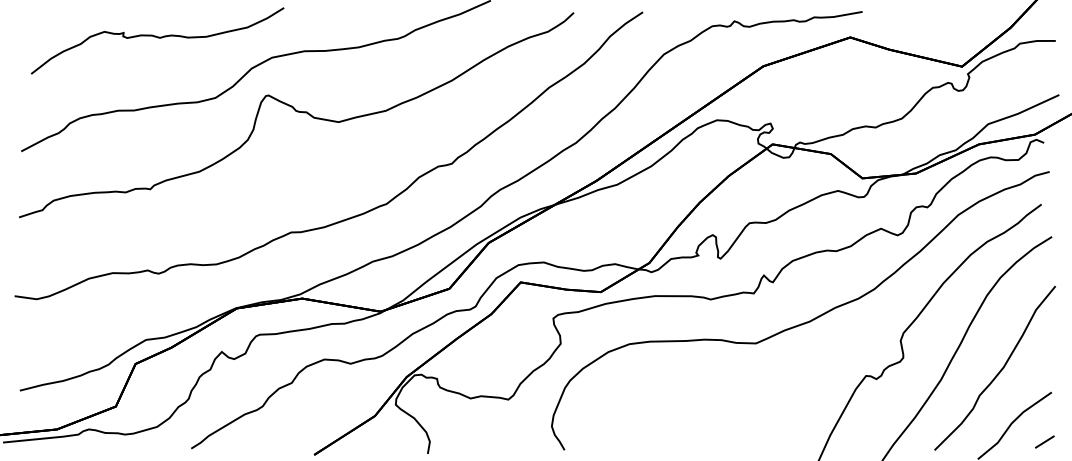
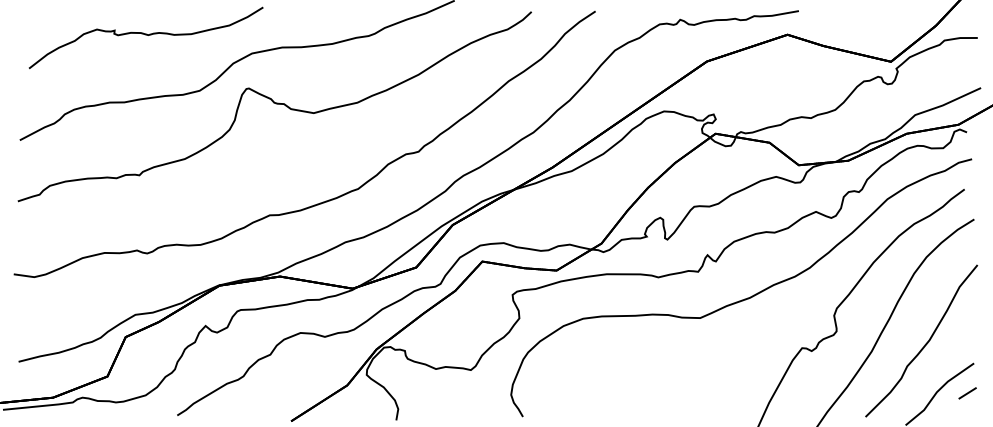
line: (1044, 442) -> (967, 393), moved

